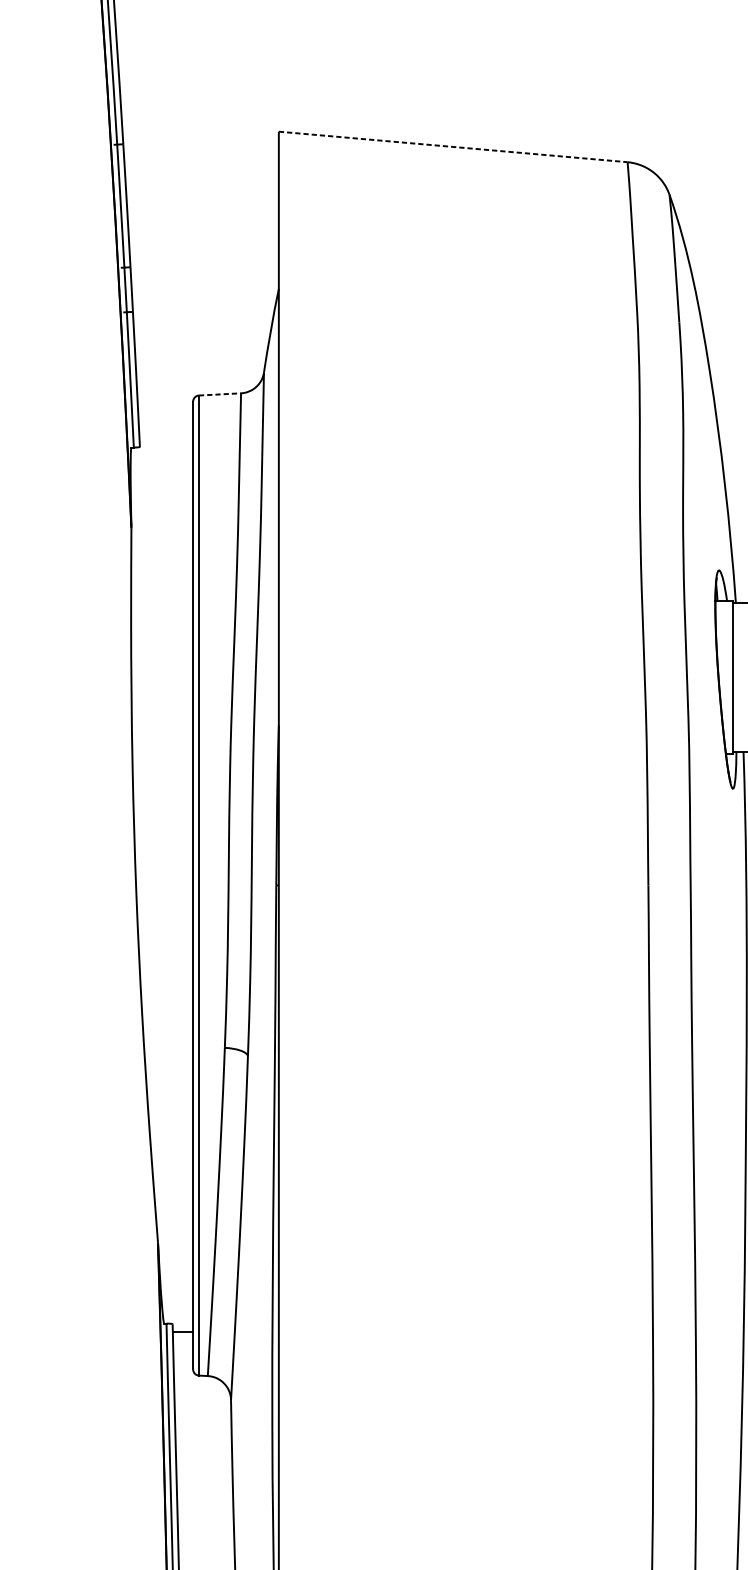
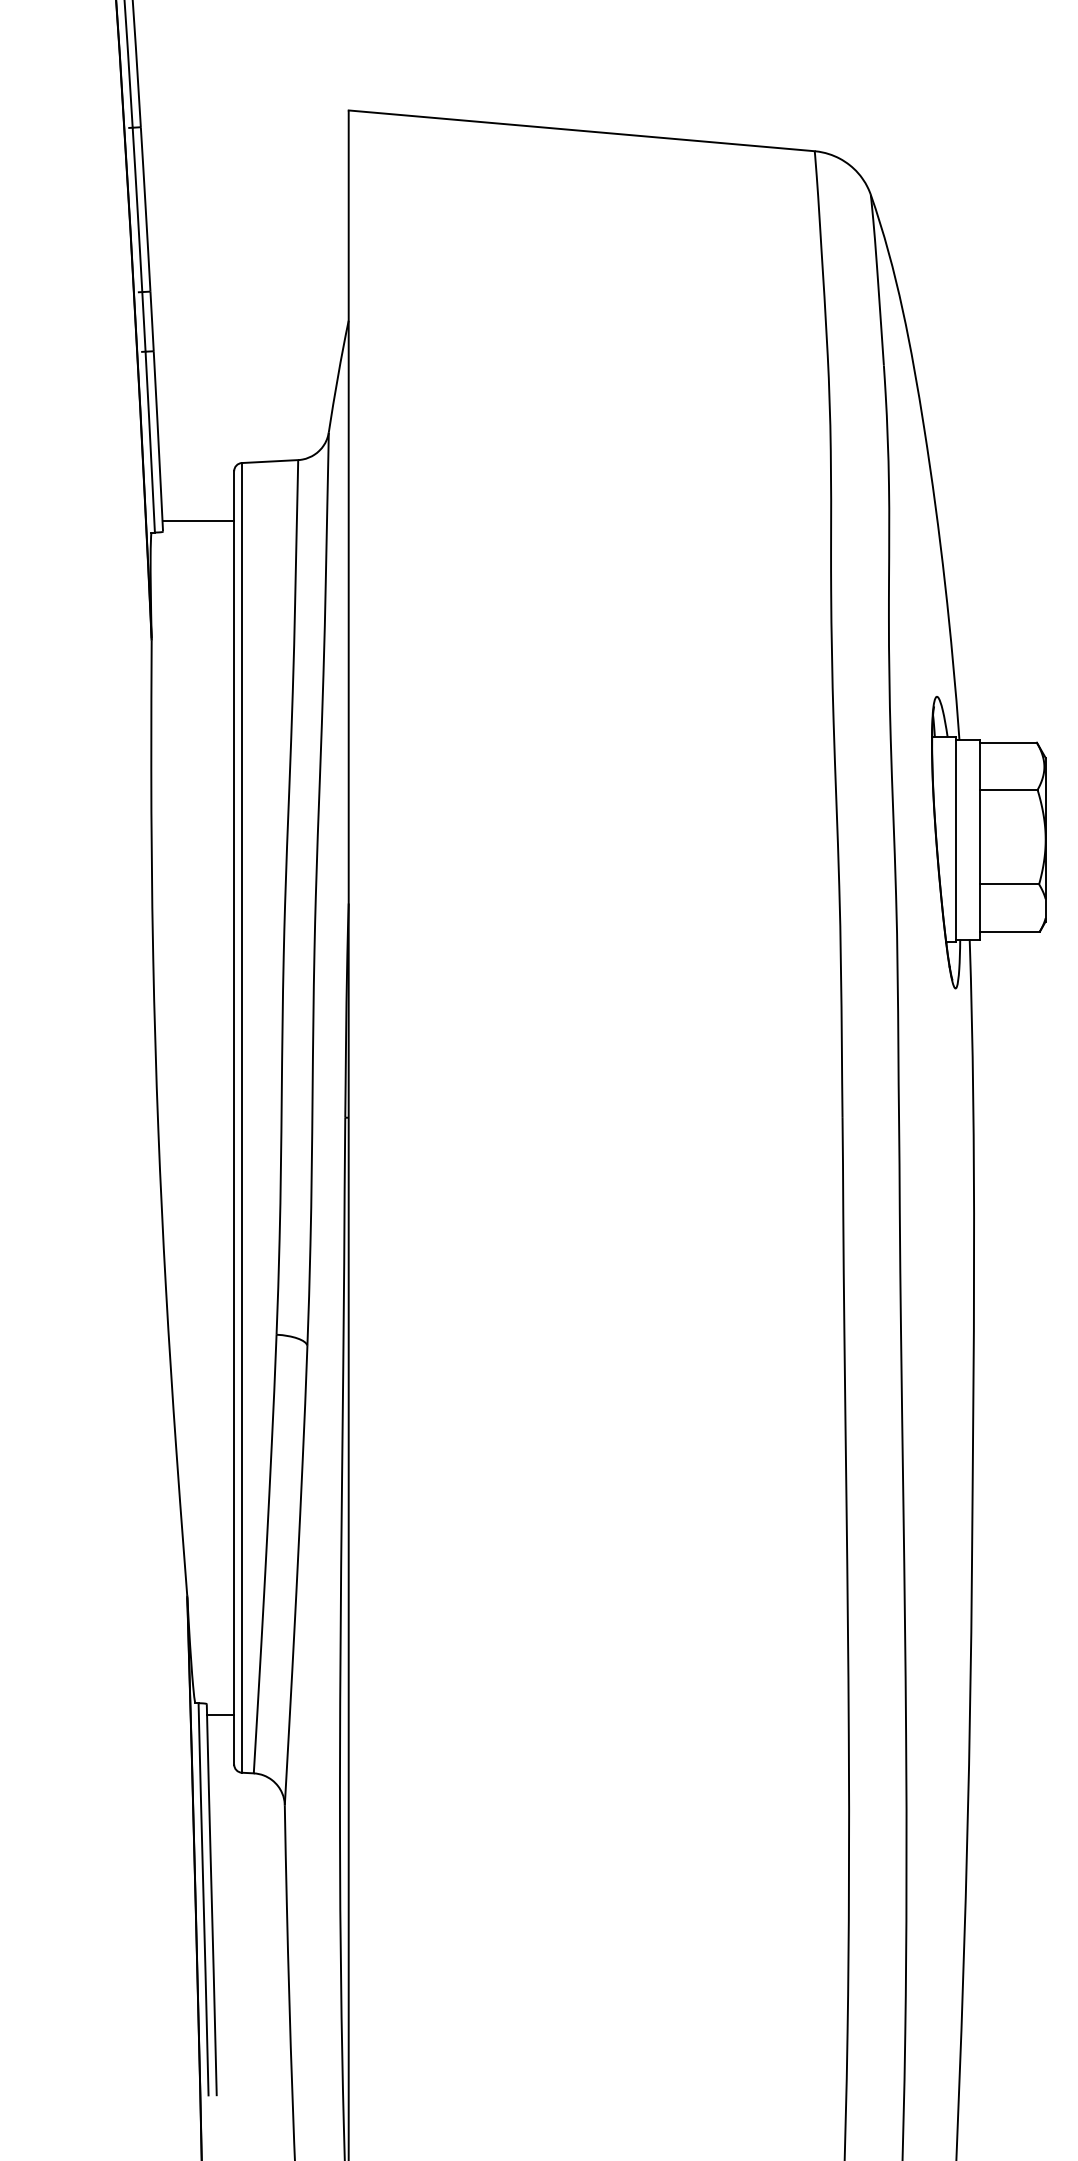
line: (453, 146) -> (581, 130), dashed -> solid
line: (220, 394) -> (270, 461), dashed -> solid
line: (166, 438) -> (198, 520), added

